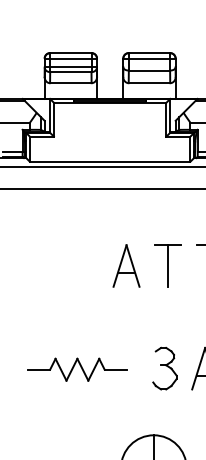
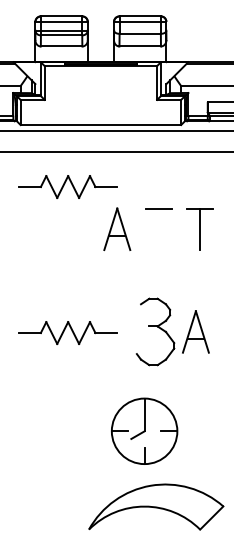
part: (76, 223) -> (67, 186), added
line: (167, 266) -> (158, 229), removed
part: (164, 368) -> (155, 331), size x1.6

